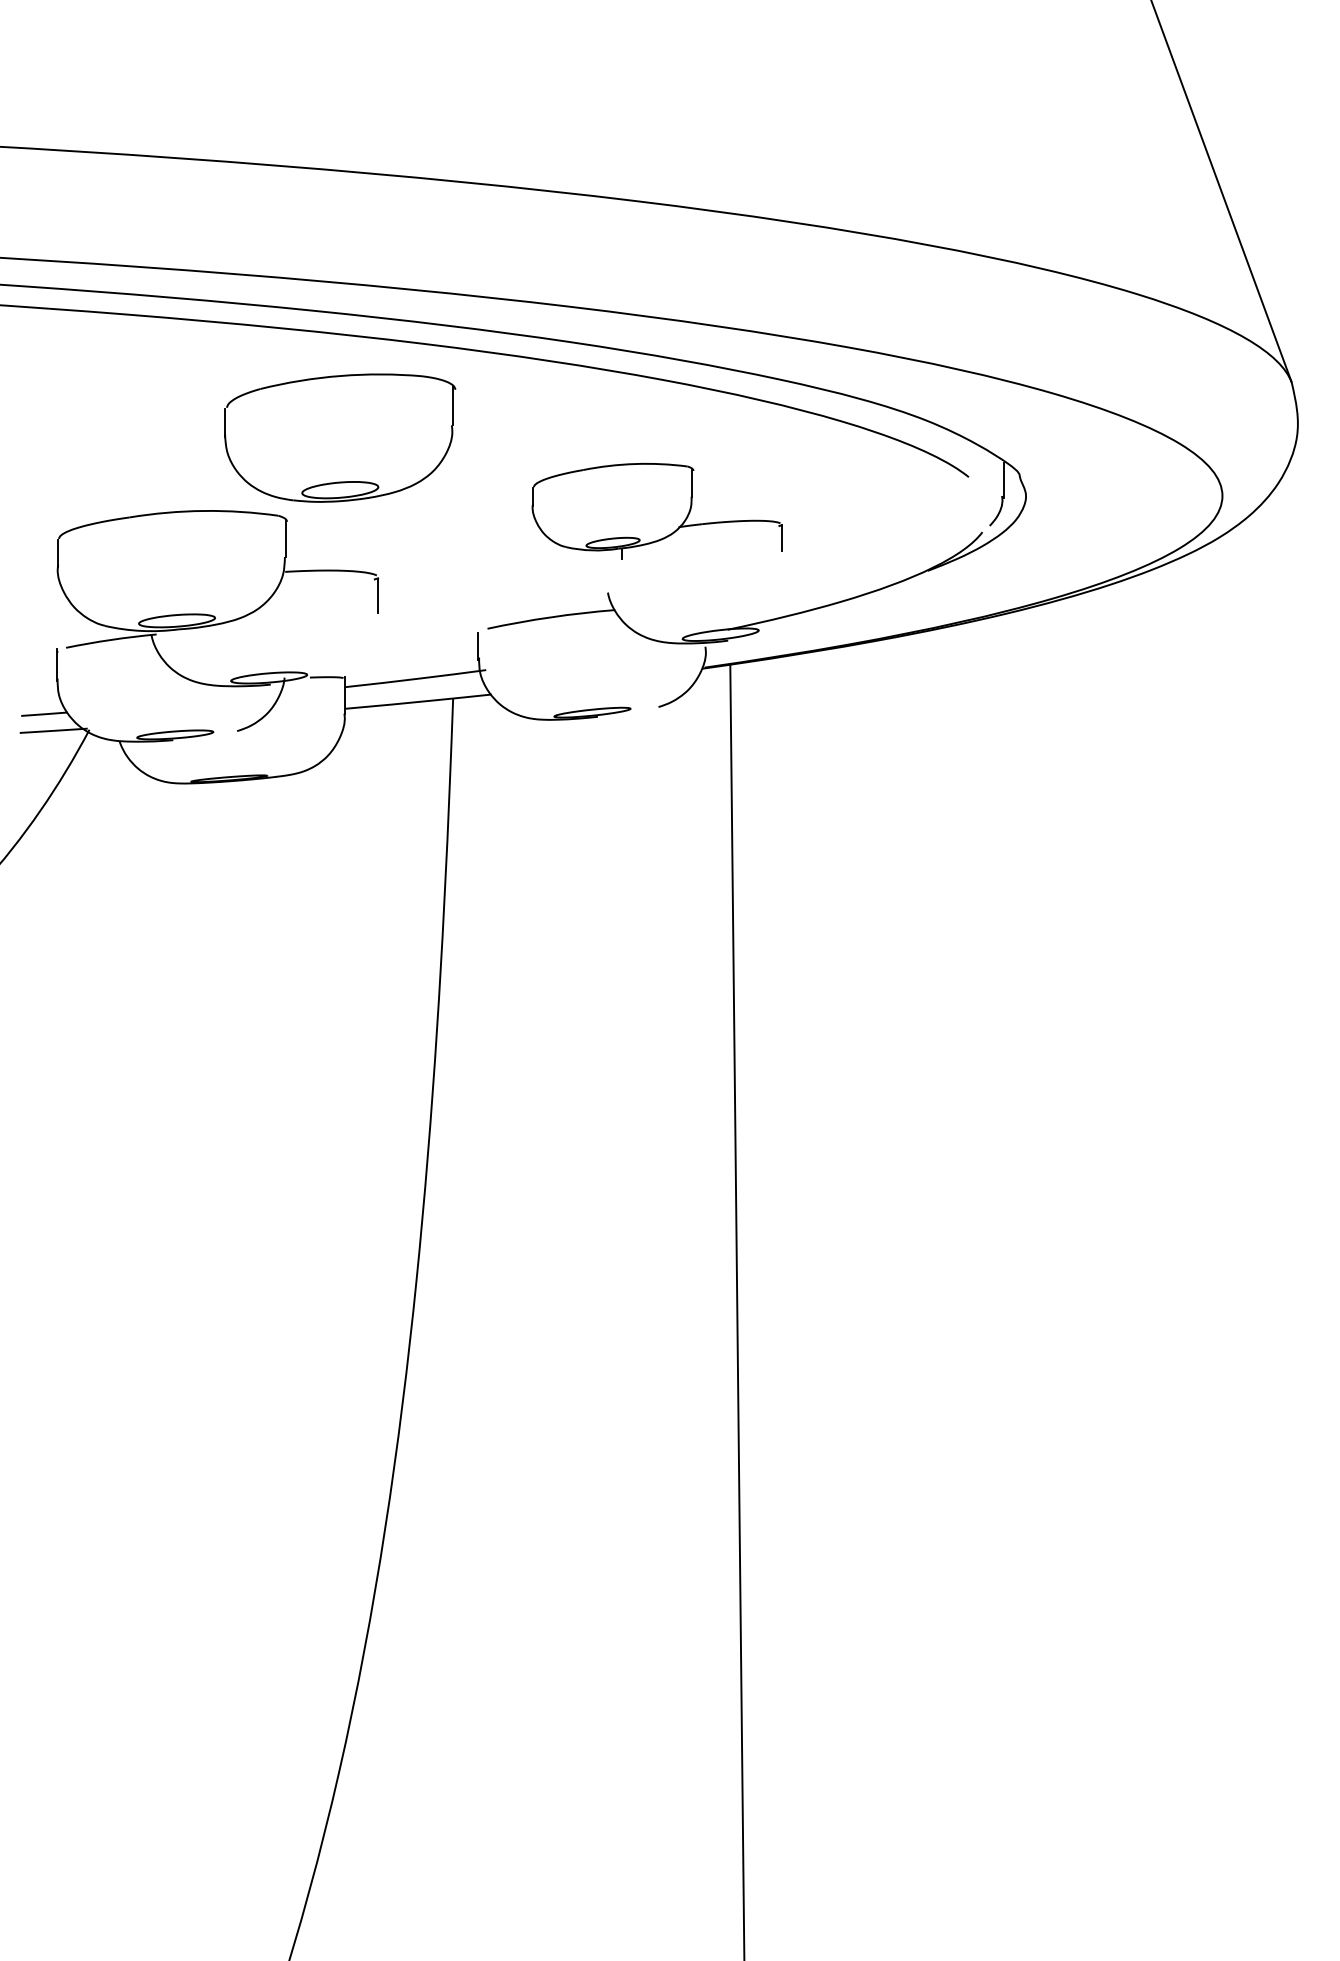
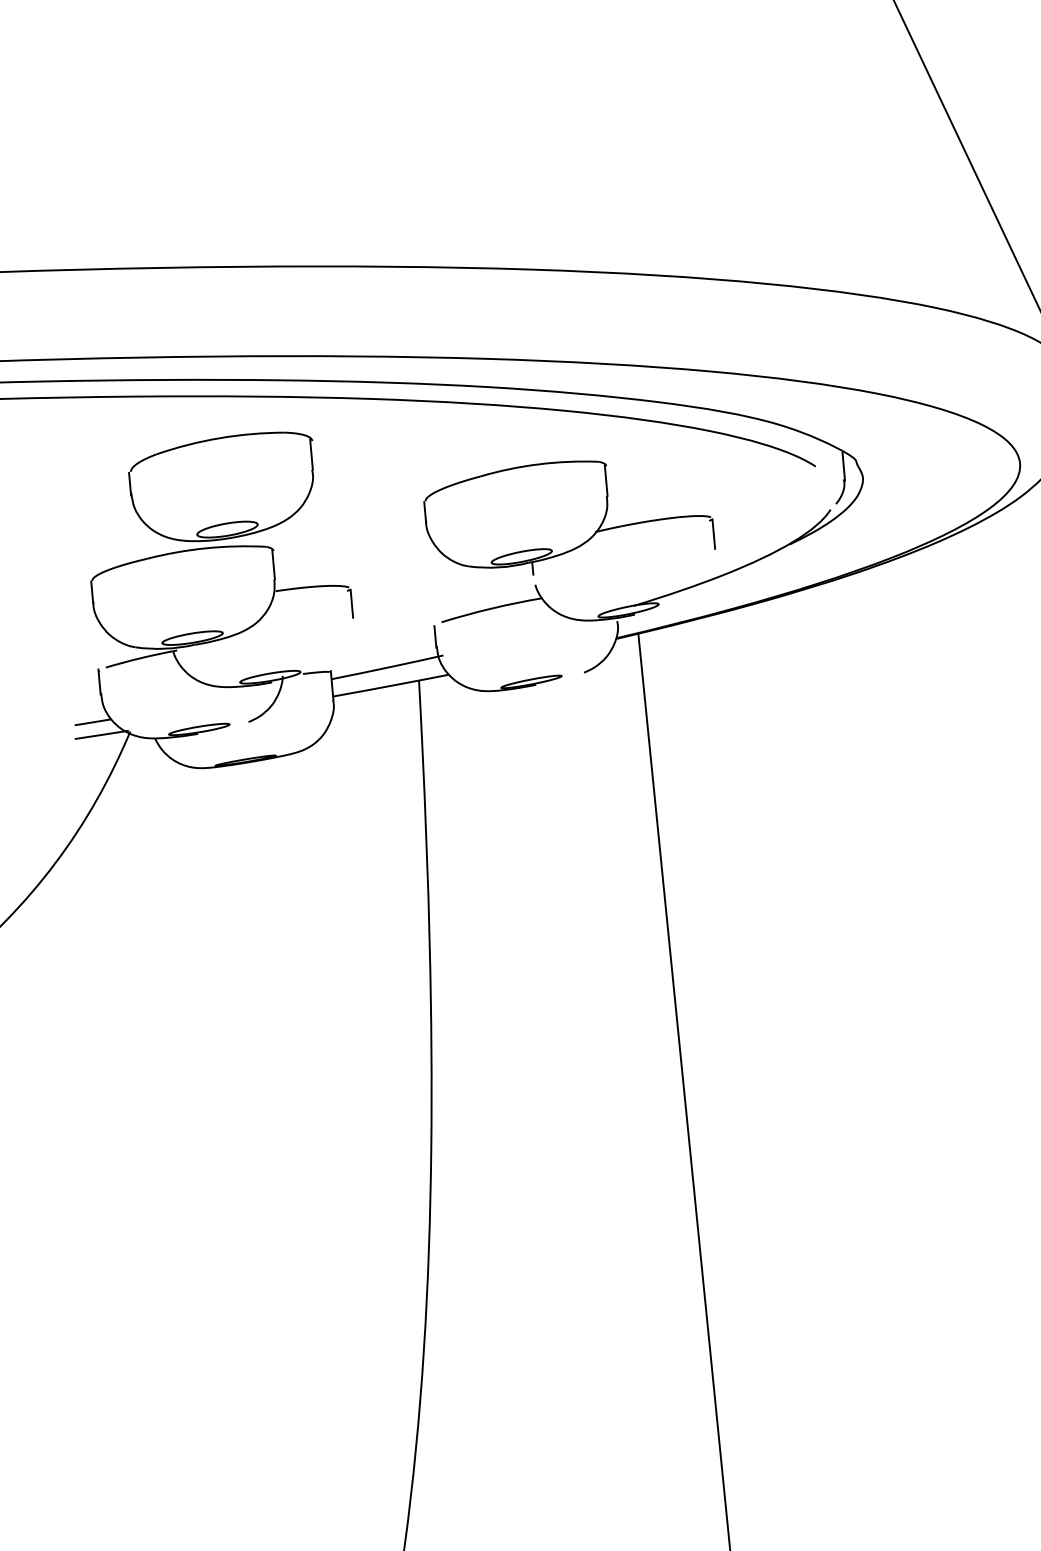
part: (340, 437) -> (223, 487), moved
part: (656, 511) -> (568, 516), size x1.43

